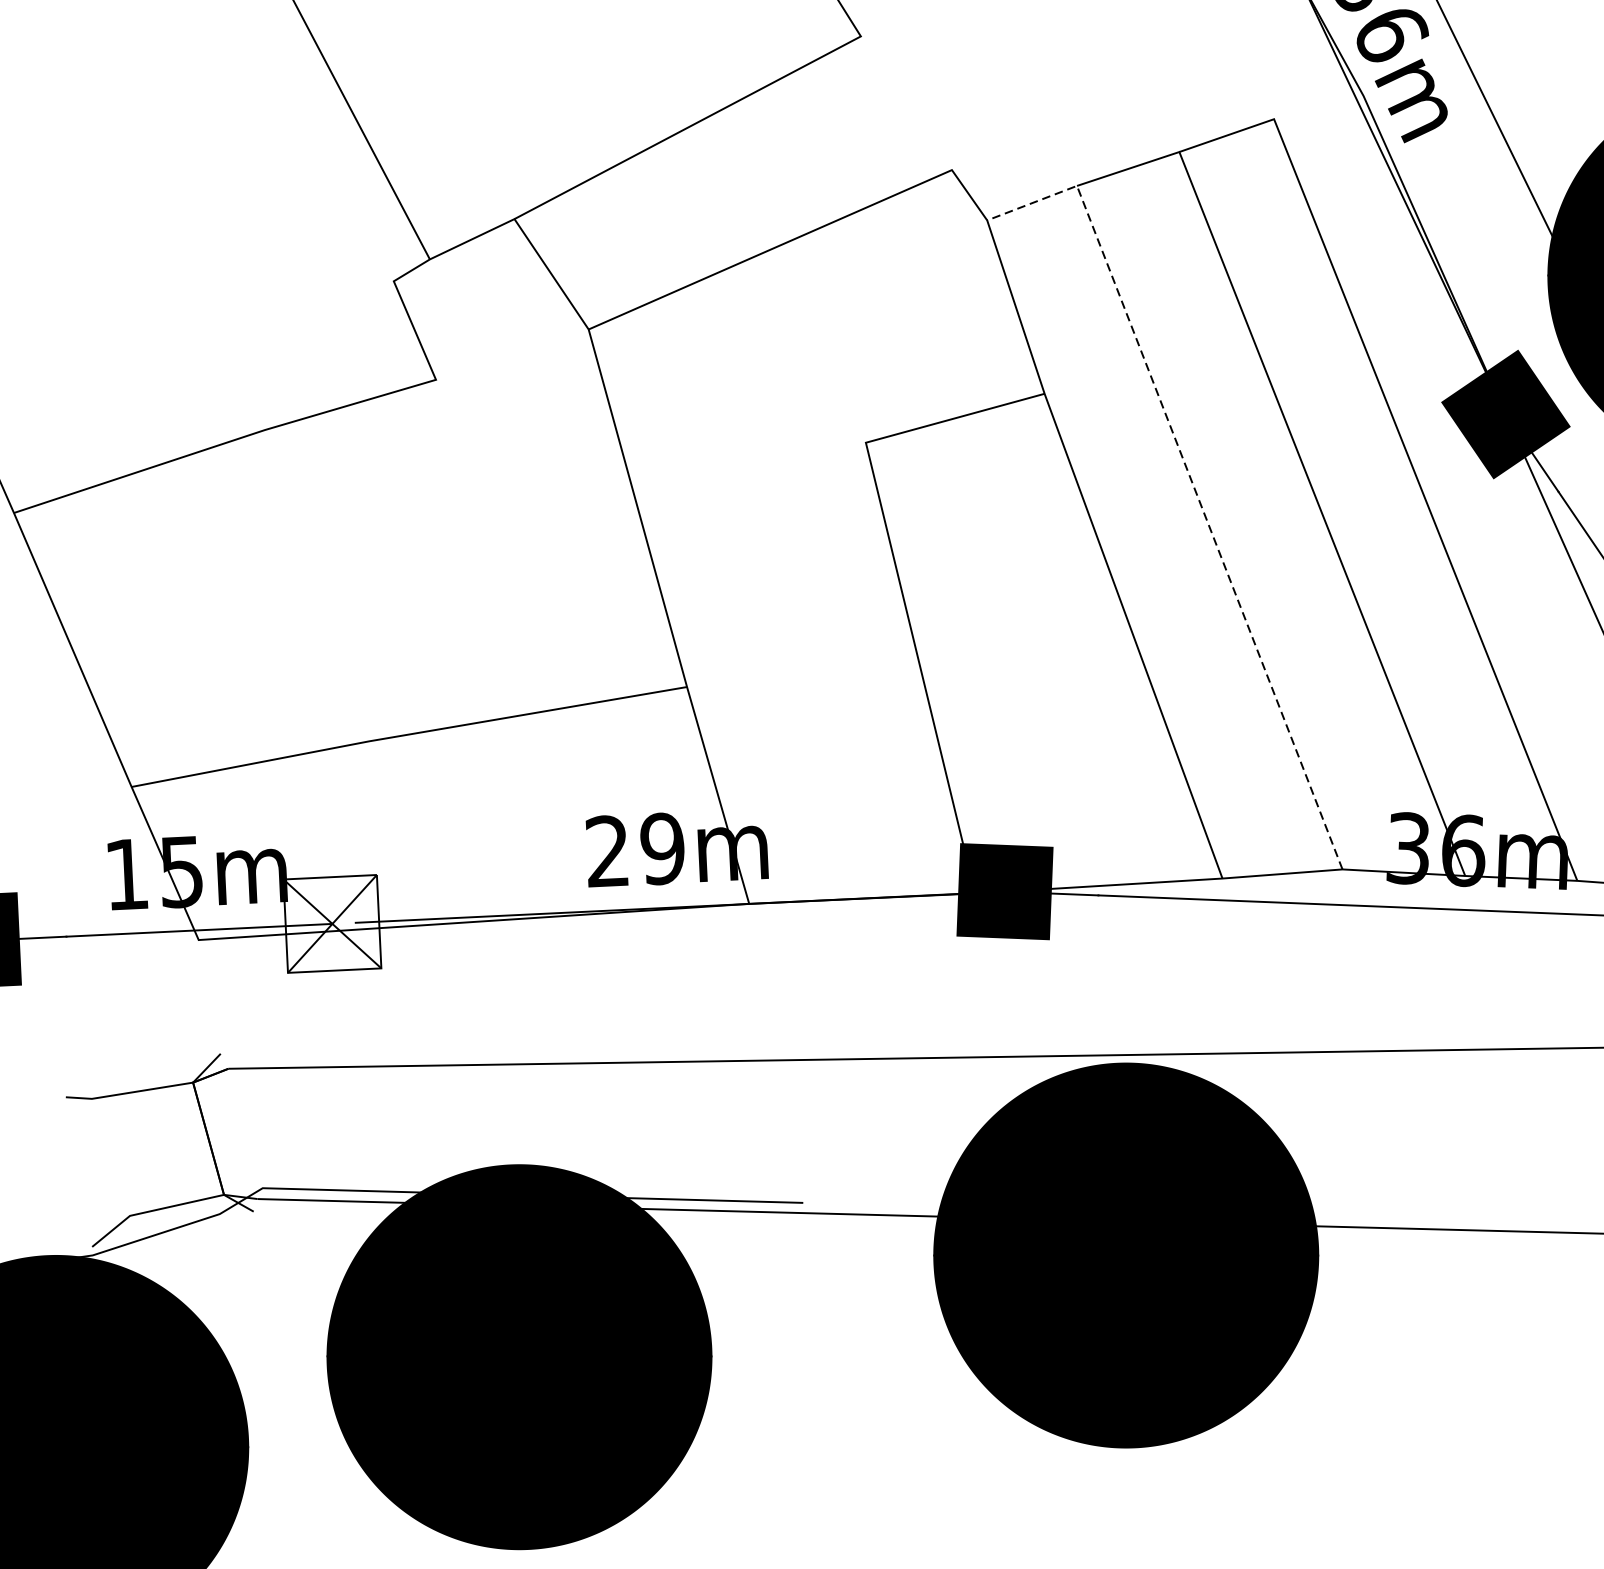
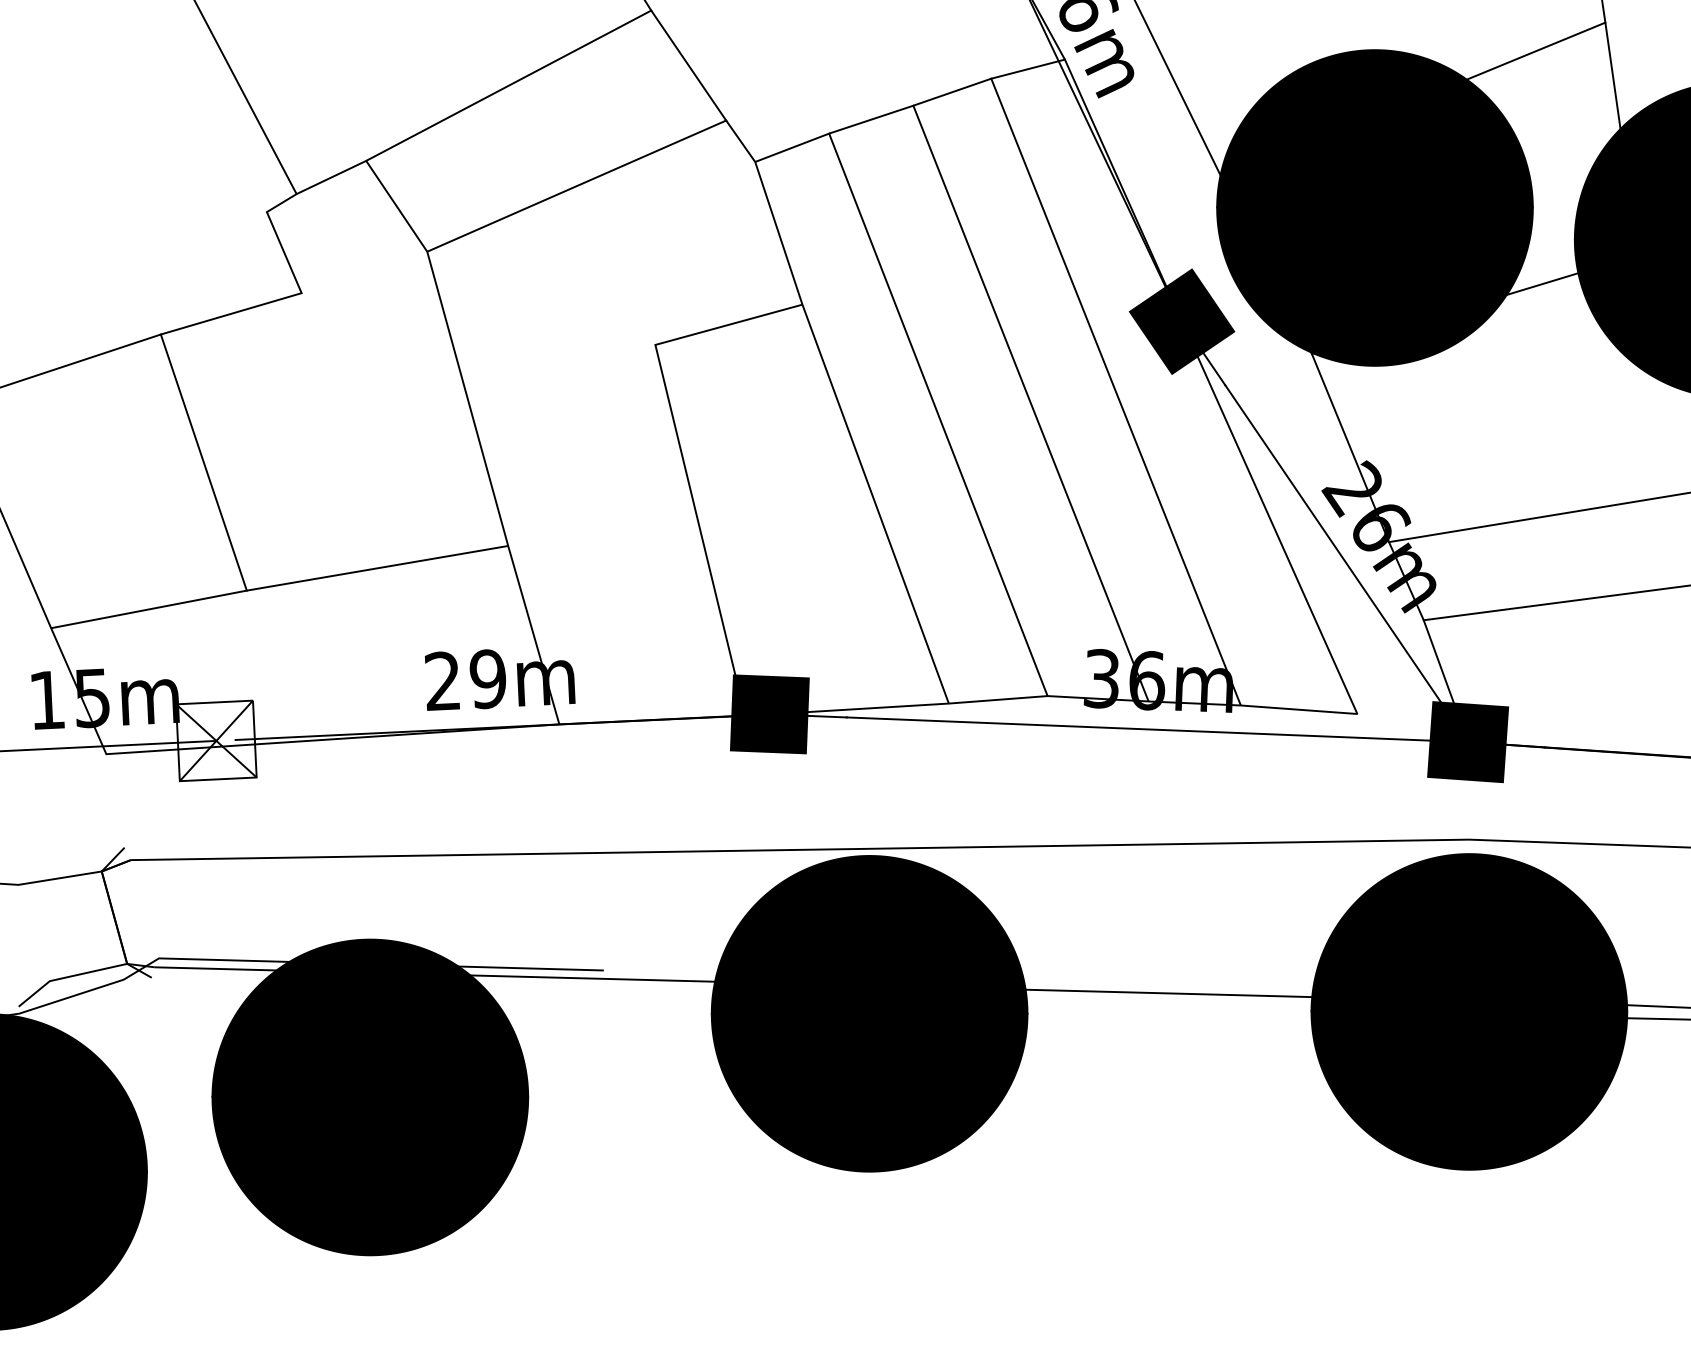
line: (906, 103) -> (688, 65), added
line: (1318, 106) -> (1027, 68), added
line: (1191, 481) -> (923, 376), dashed -> solid
line: (316, 585) -> (203, 462), added

